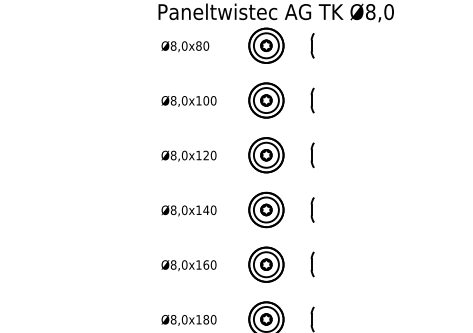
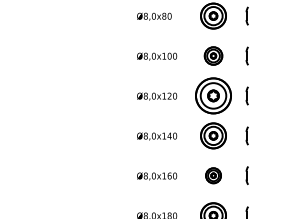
part: (266, 100) -> (213, 56), size x0.7
part: (266, 155) -> (213, 96), size x1.4
part: (266, 264) -> (213, 175), size x0.6

